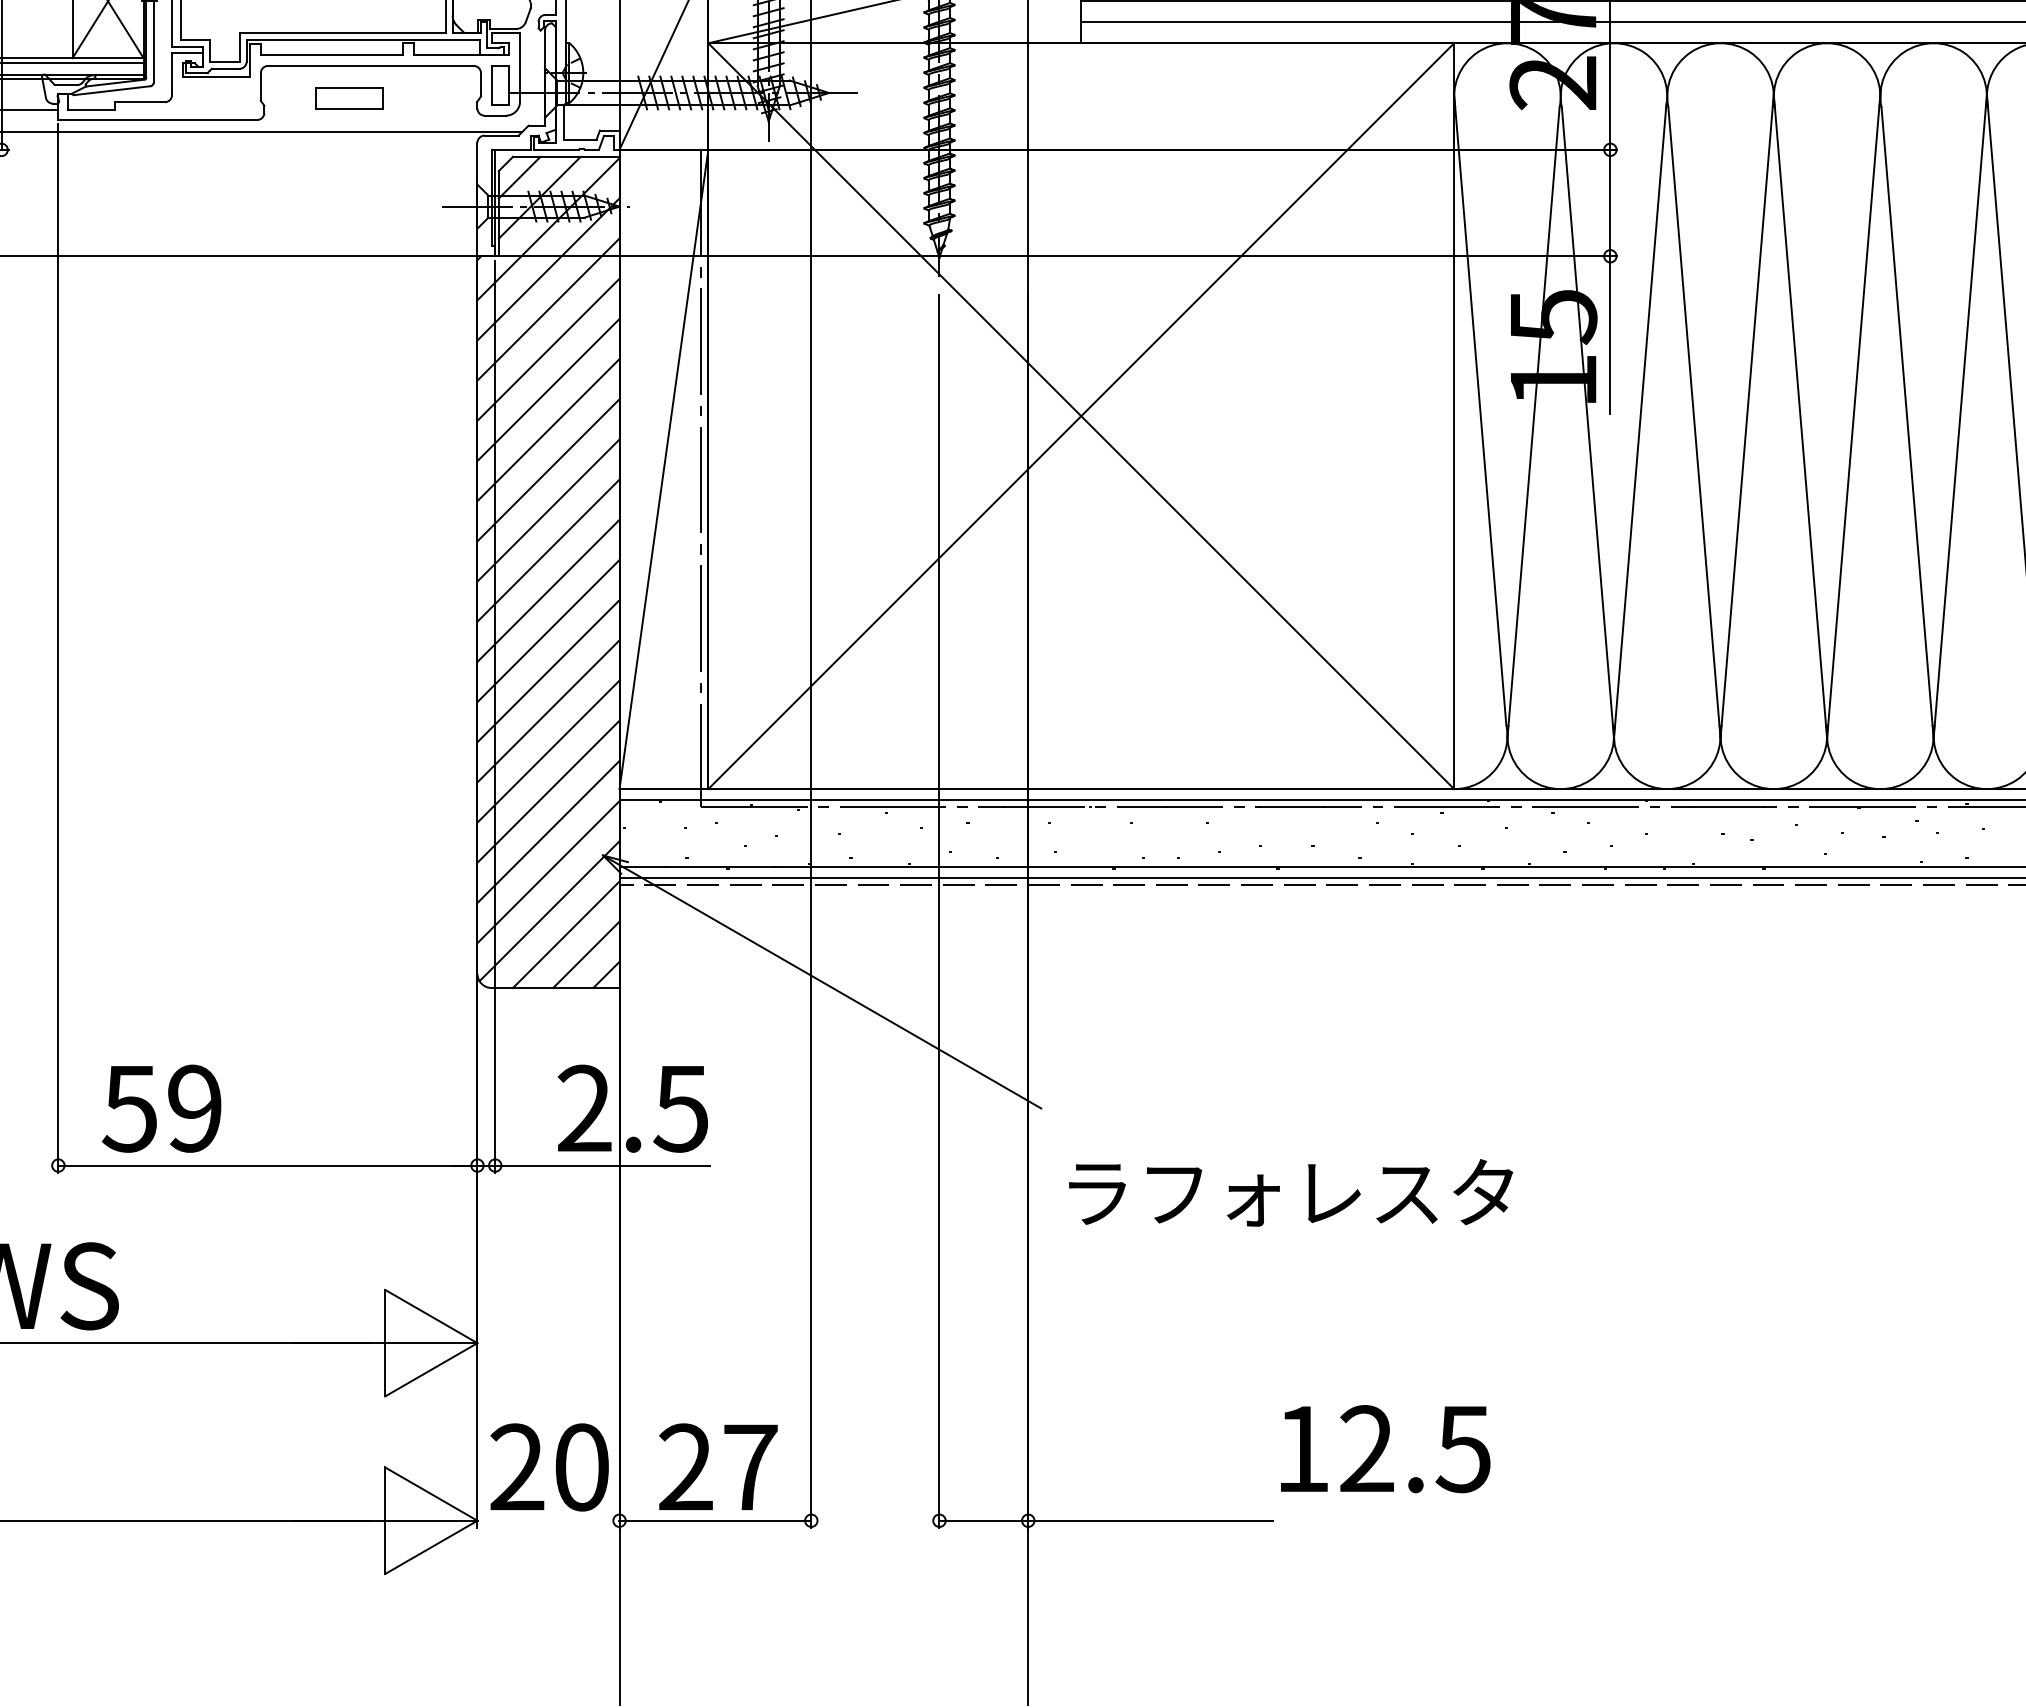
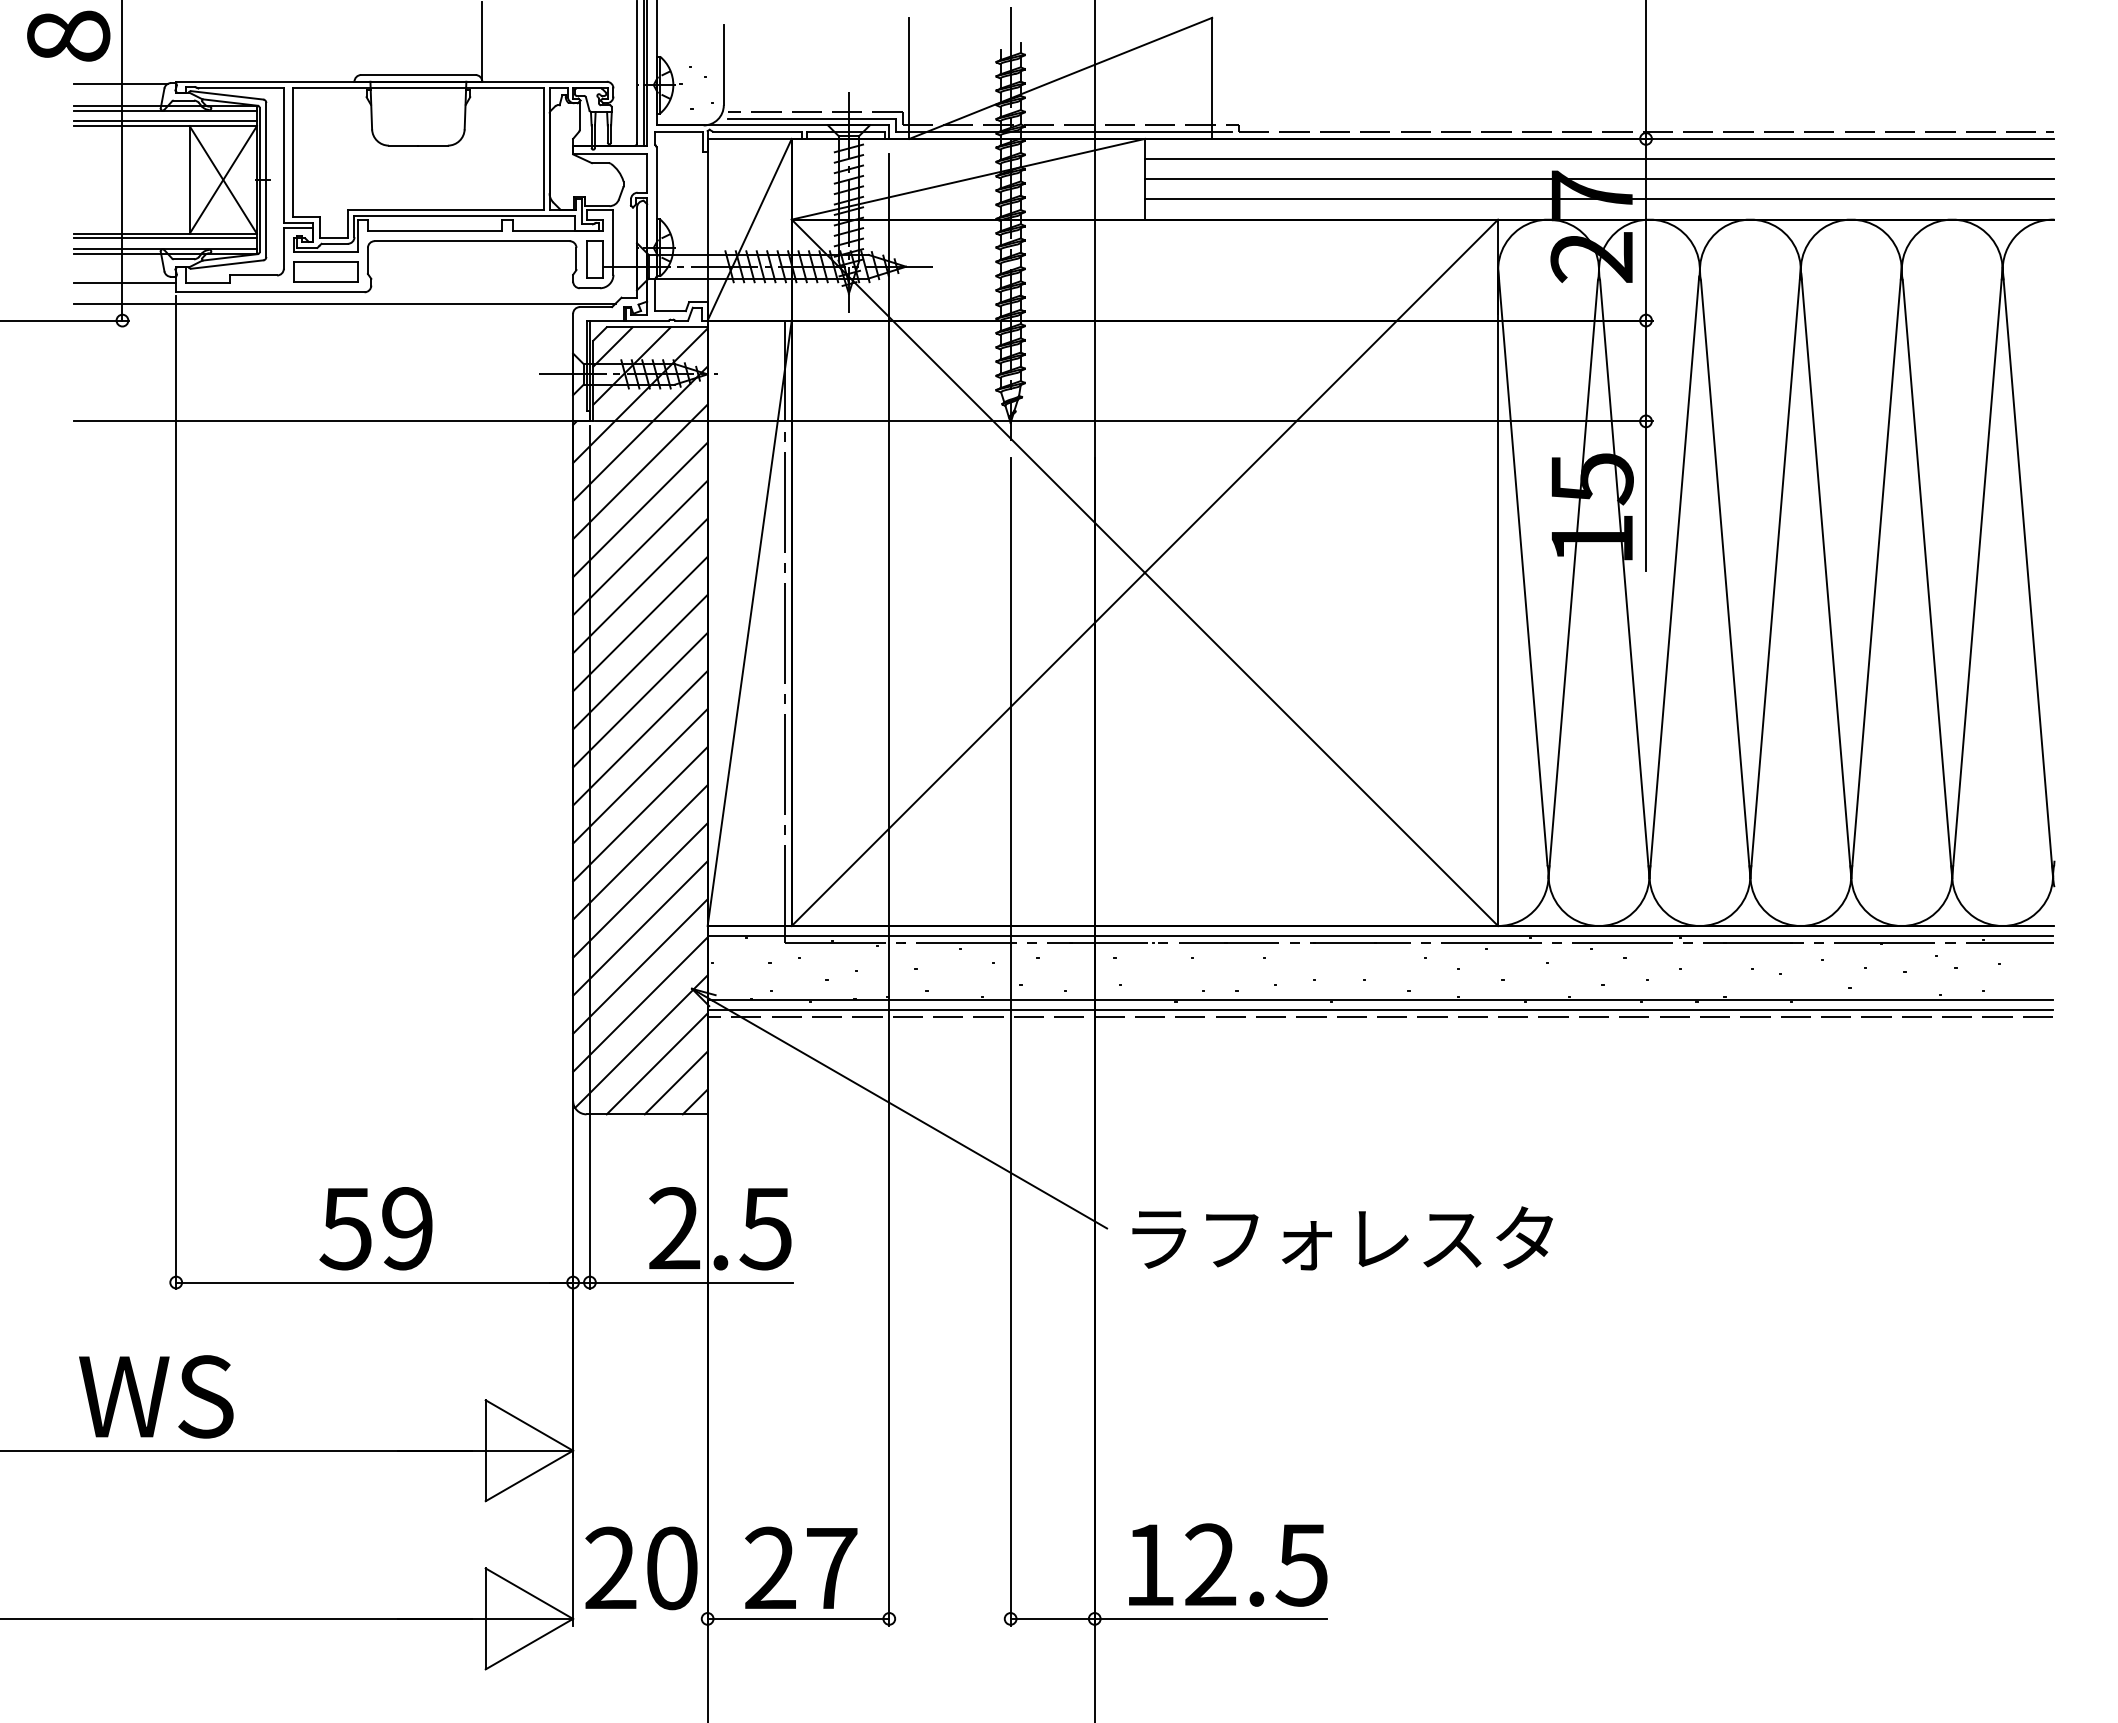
part: (349, 98) -> (325, 271), moved
text: (161, 1108) -> (375, 1228), moved
text: (1290, 1192) -> (1342, 1238), moved
text: (1385, 1448) -> (1228, 1564), moved

